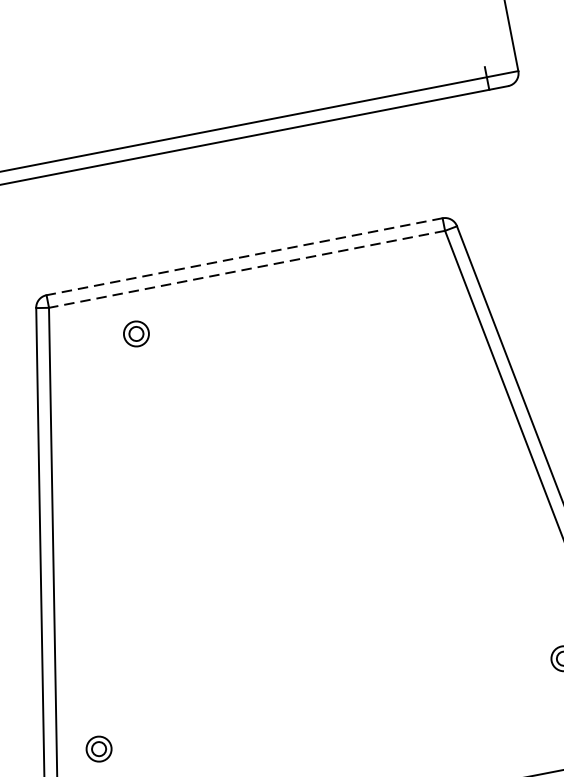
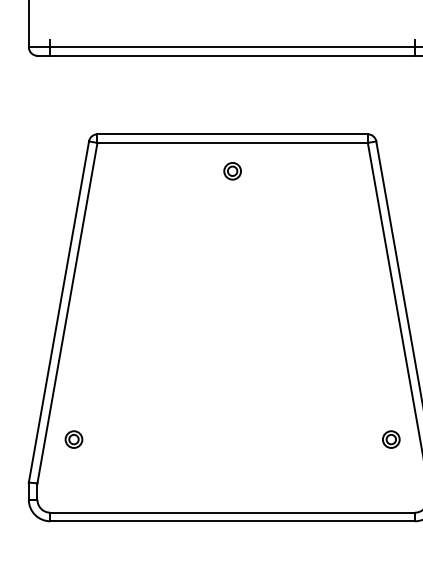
line: (244, 257) -> (232, 134), dashed -> solid
line: (246, 268) -> (232, 142), dashed -> solid
part: (136, 334) -> (232, 171), moved

